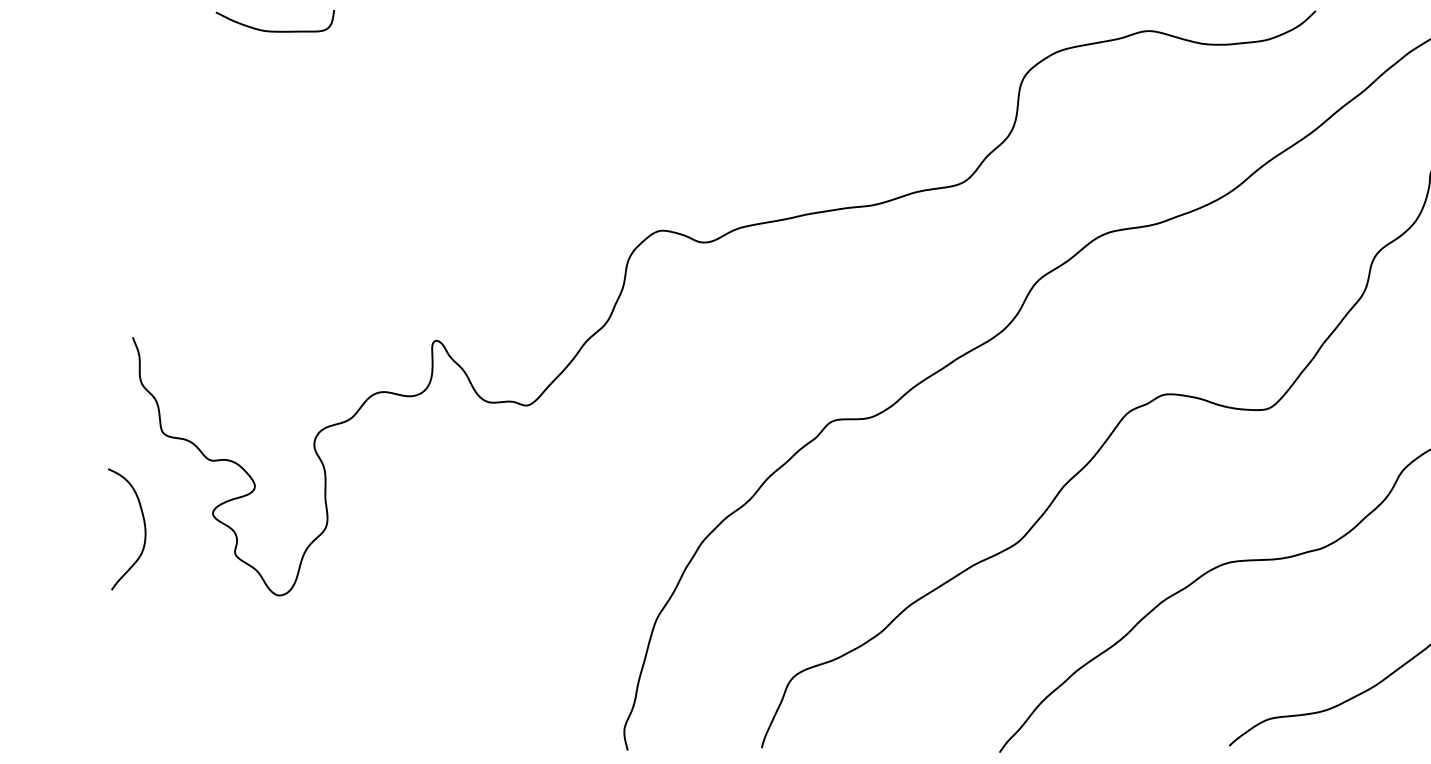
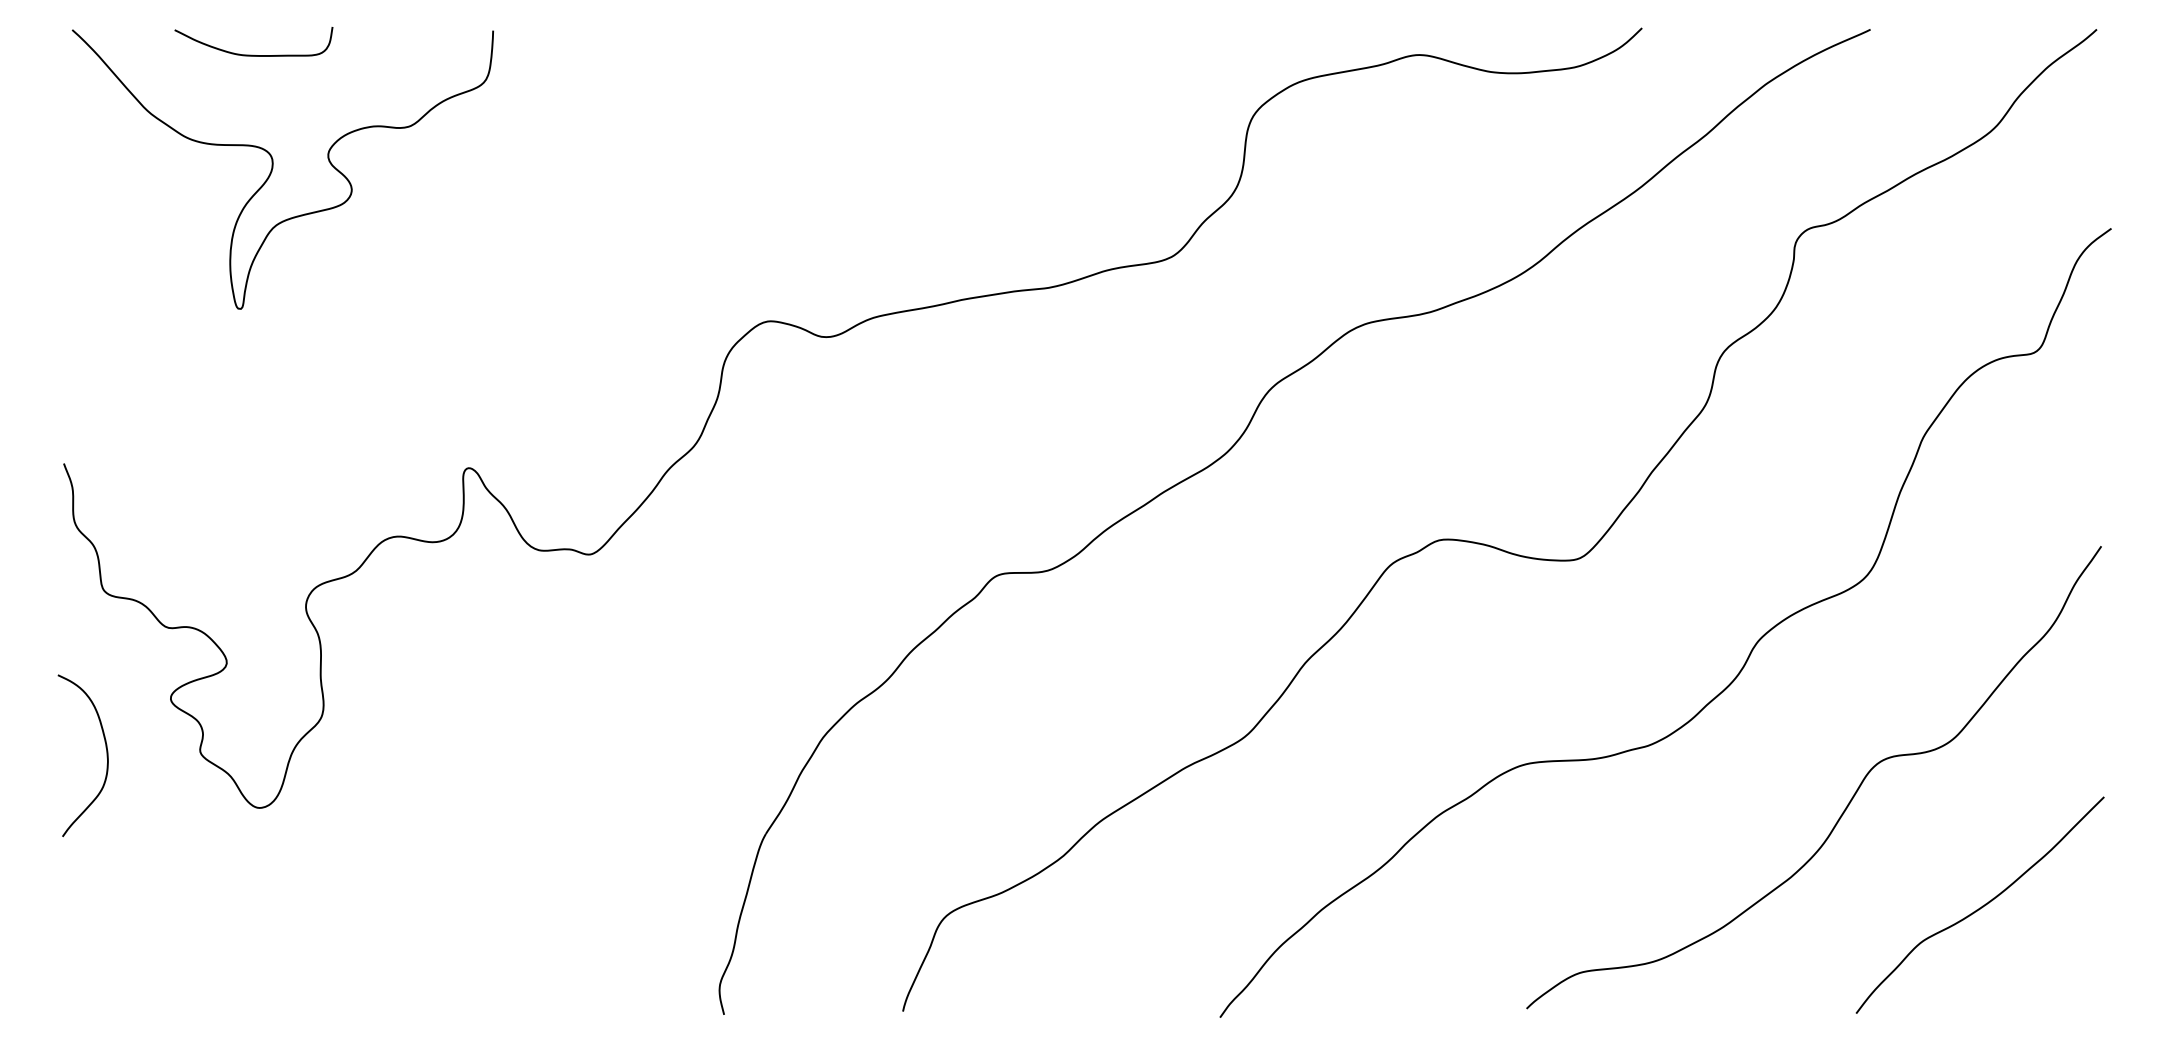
curve: (289, 116) -> (273, 168), added
curve: (144, 529) -> (106, 755), moved

